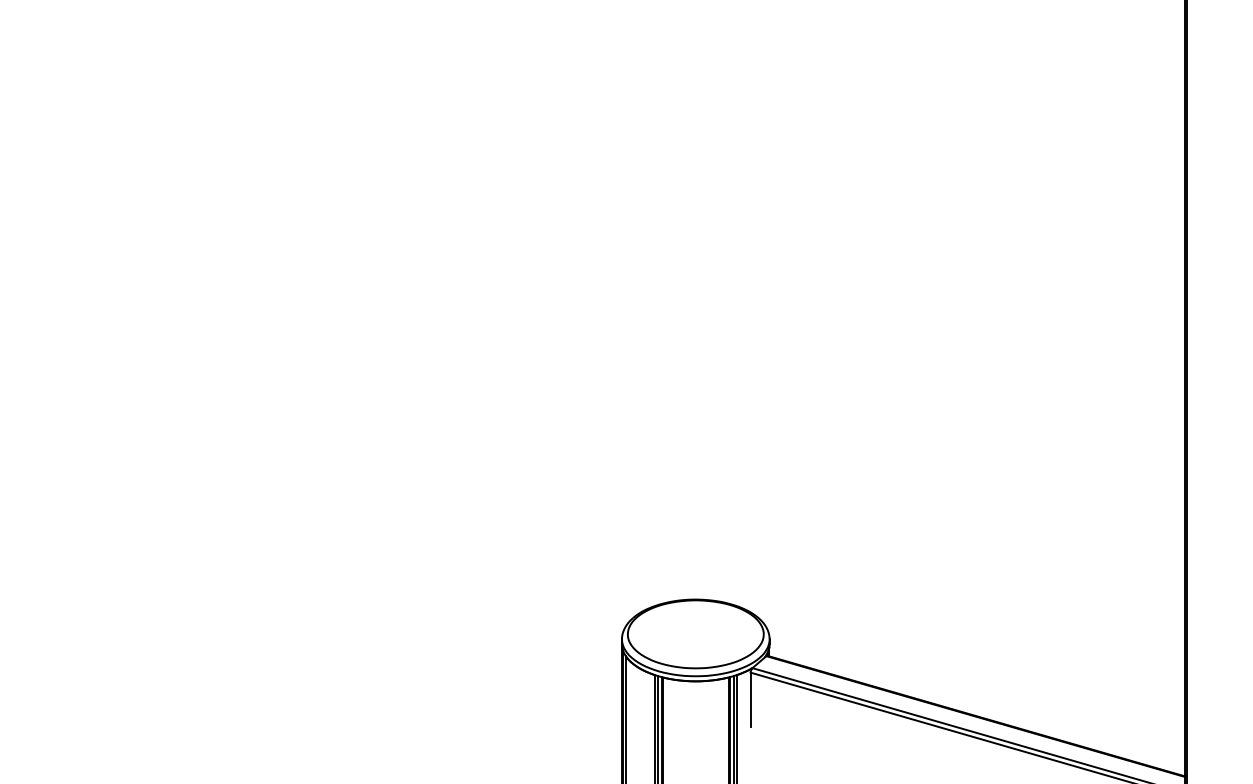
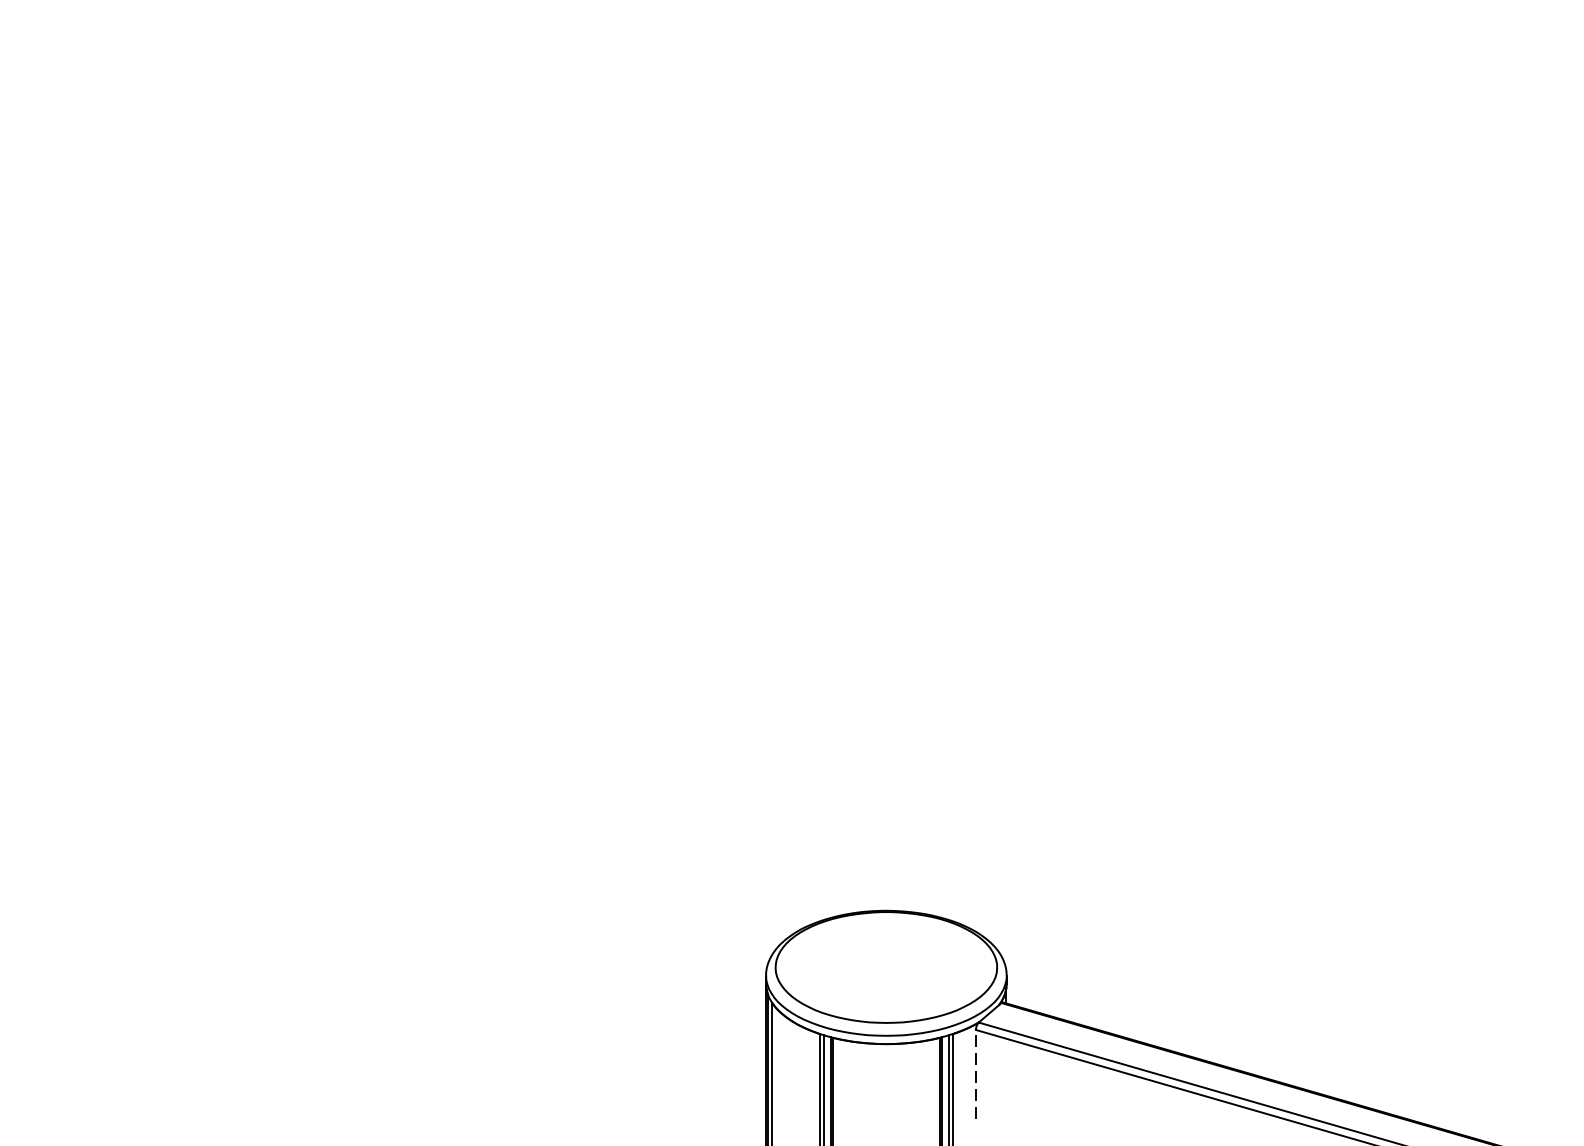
line: (750, 699) -> (975, 1073), solid -> dashed

